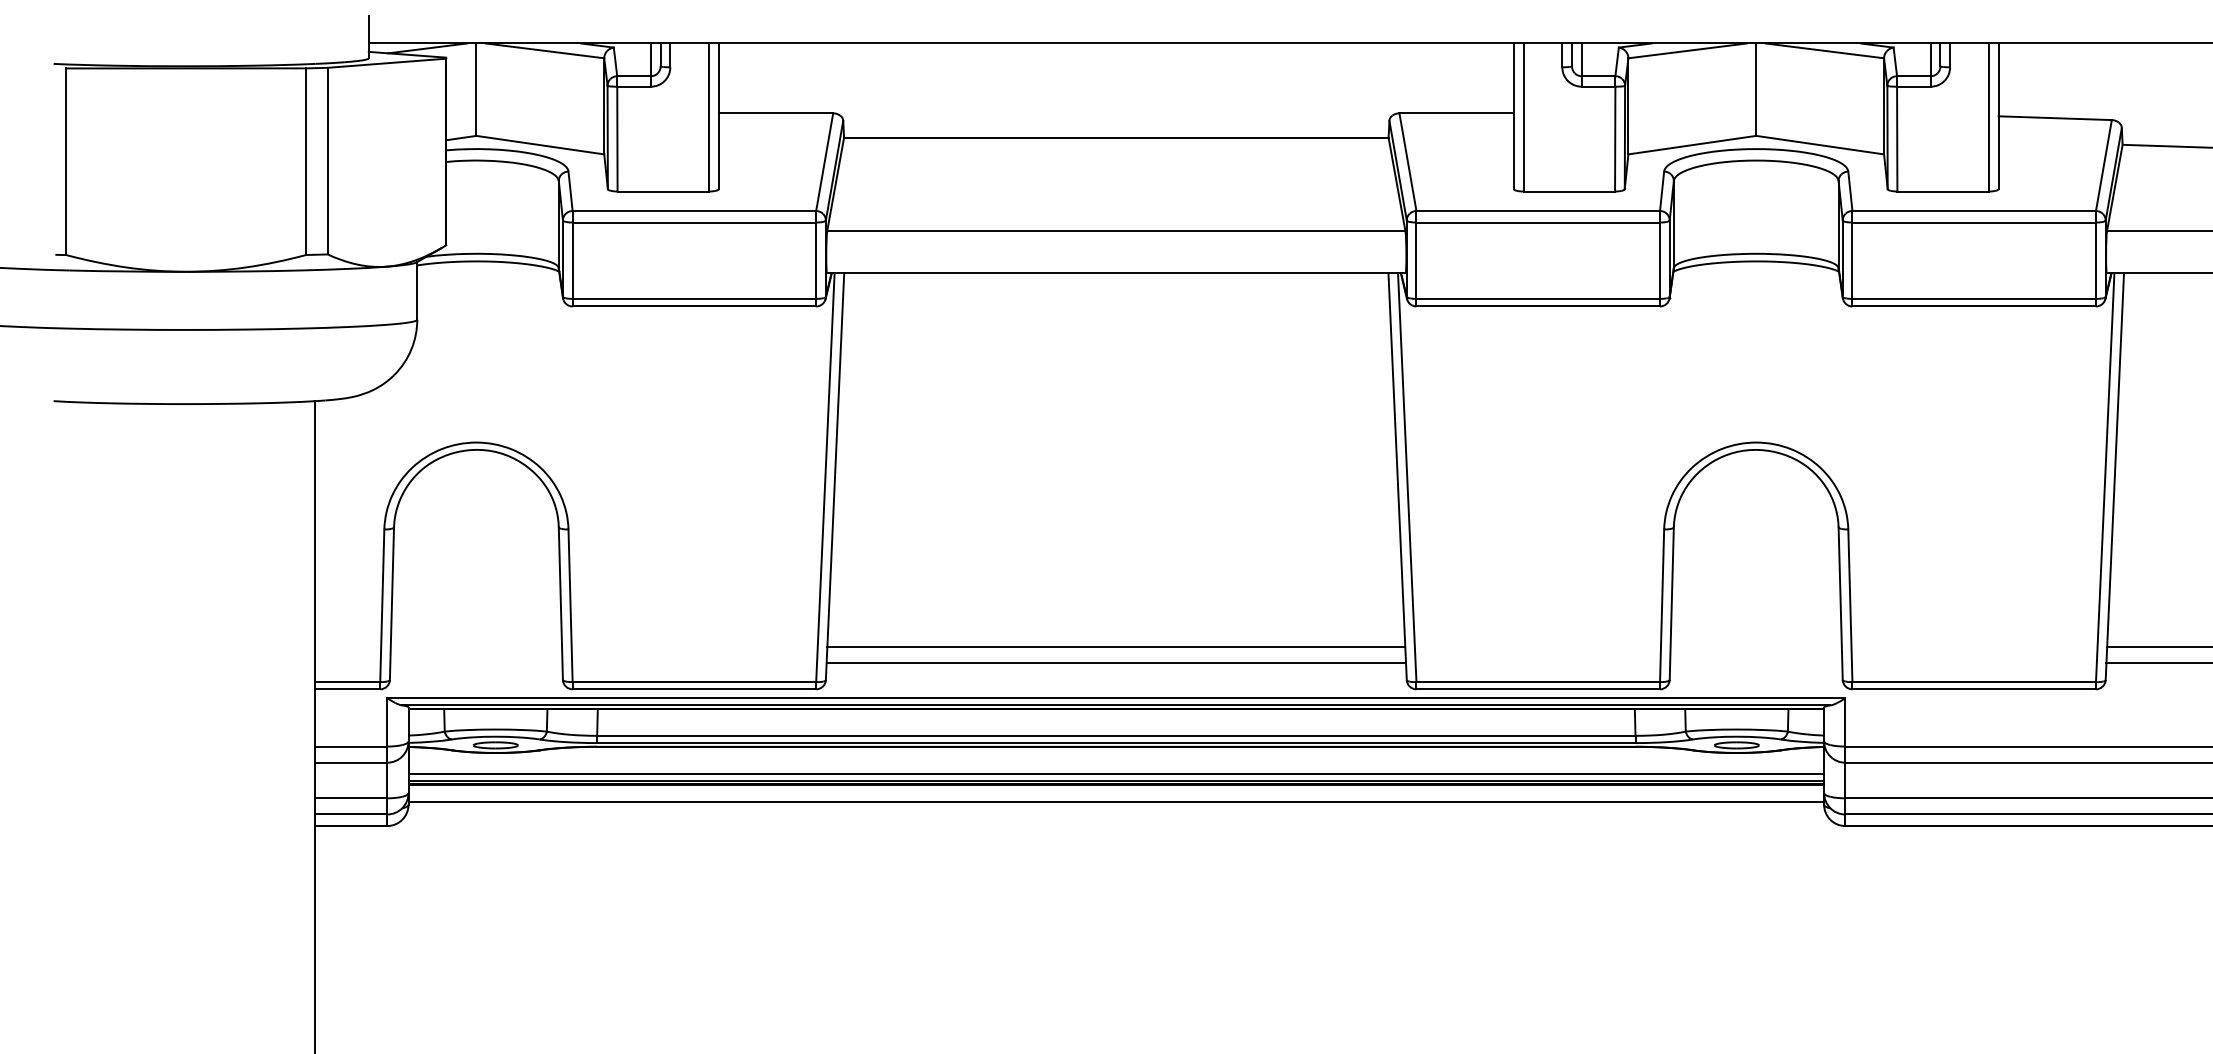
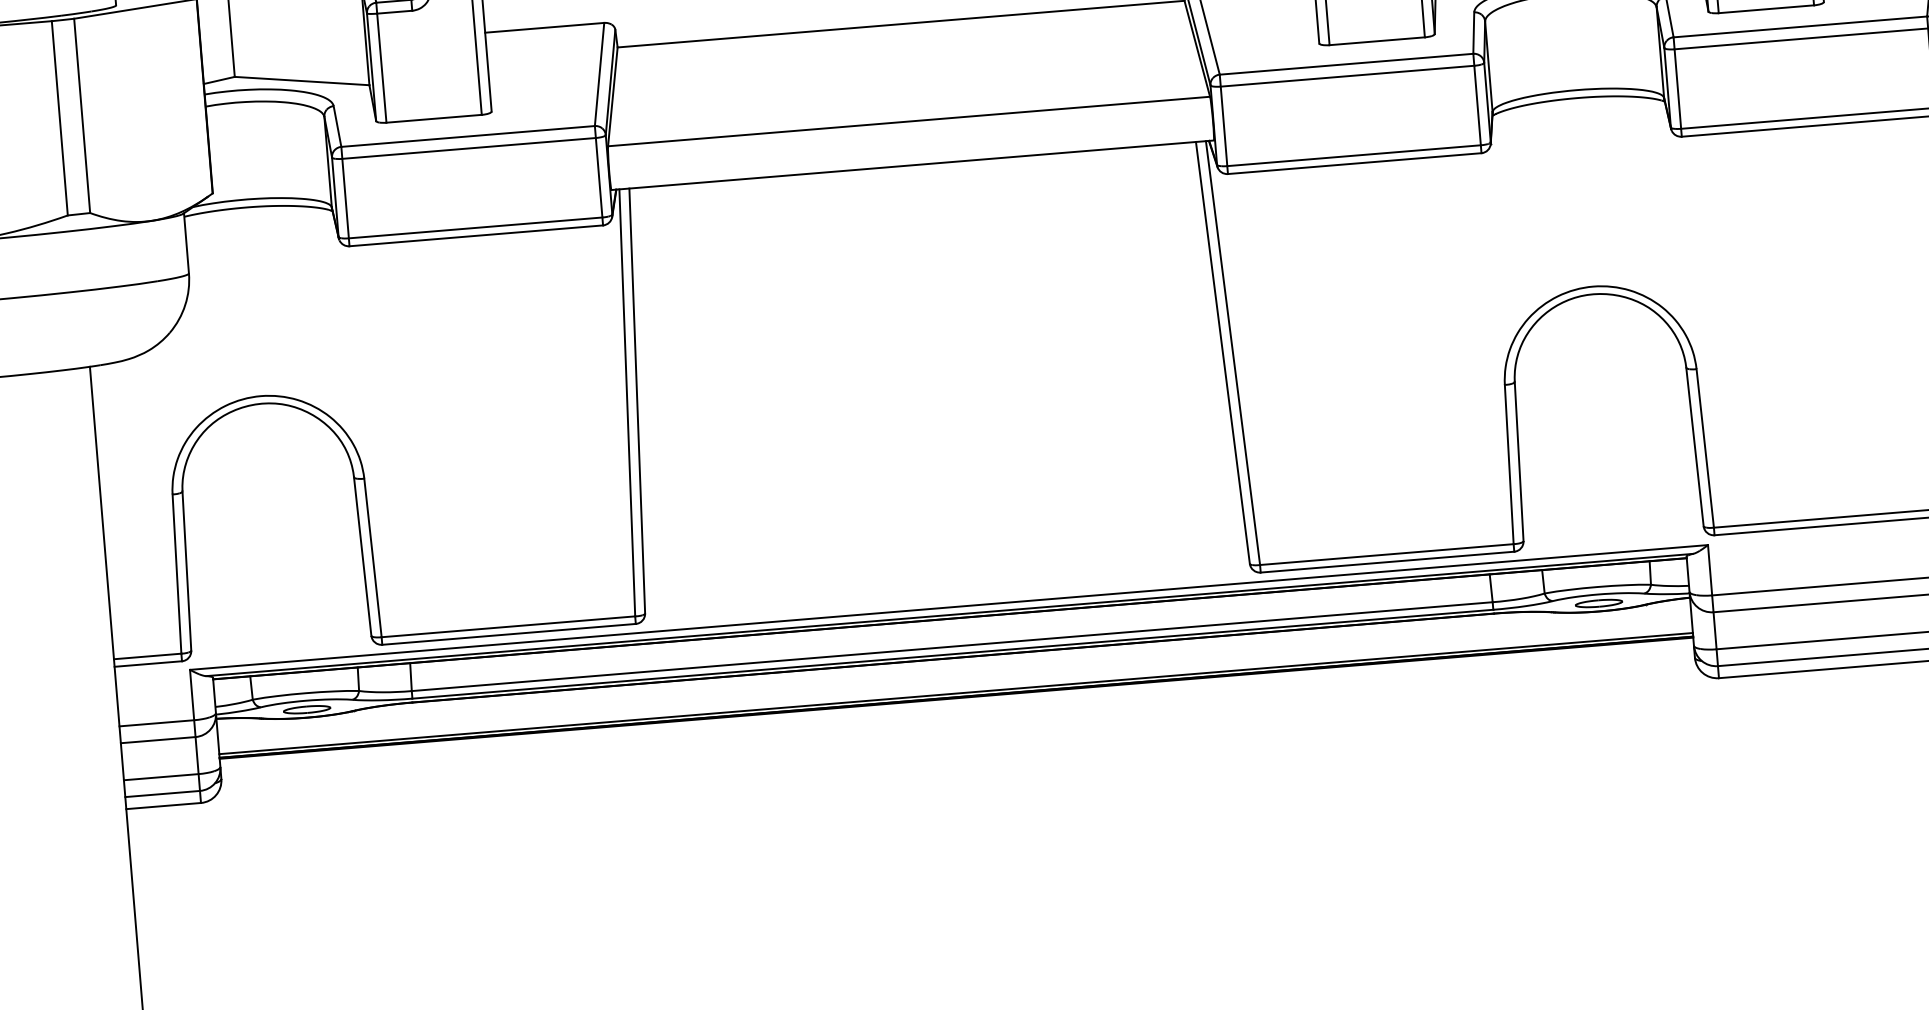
line: (1116, 646) -> (944, 553), removed
line: (1116, 662) -> (946, 570), removed
line: (1116, 773) -> (955, 685), removed
line: (1116, 801) -> (958, 715), removed

